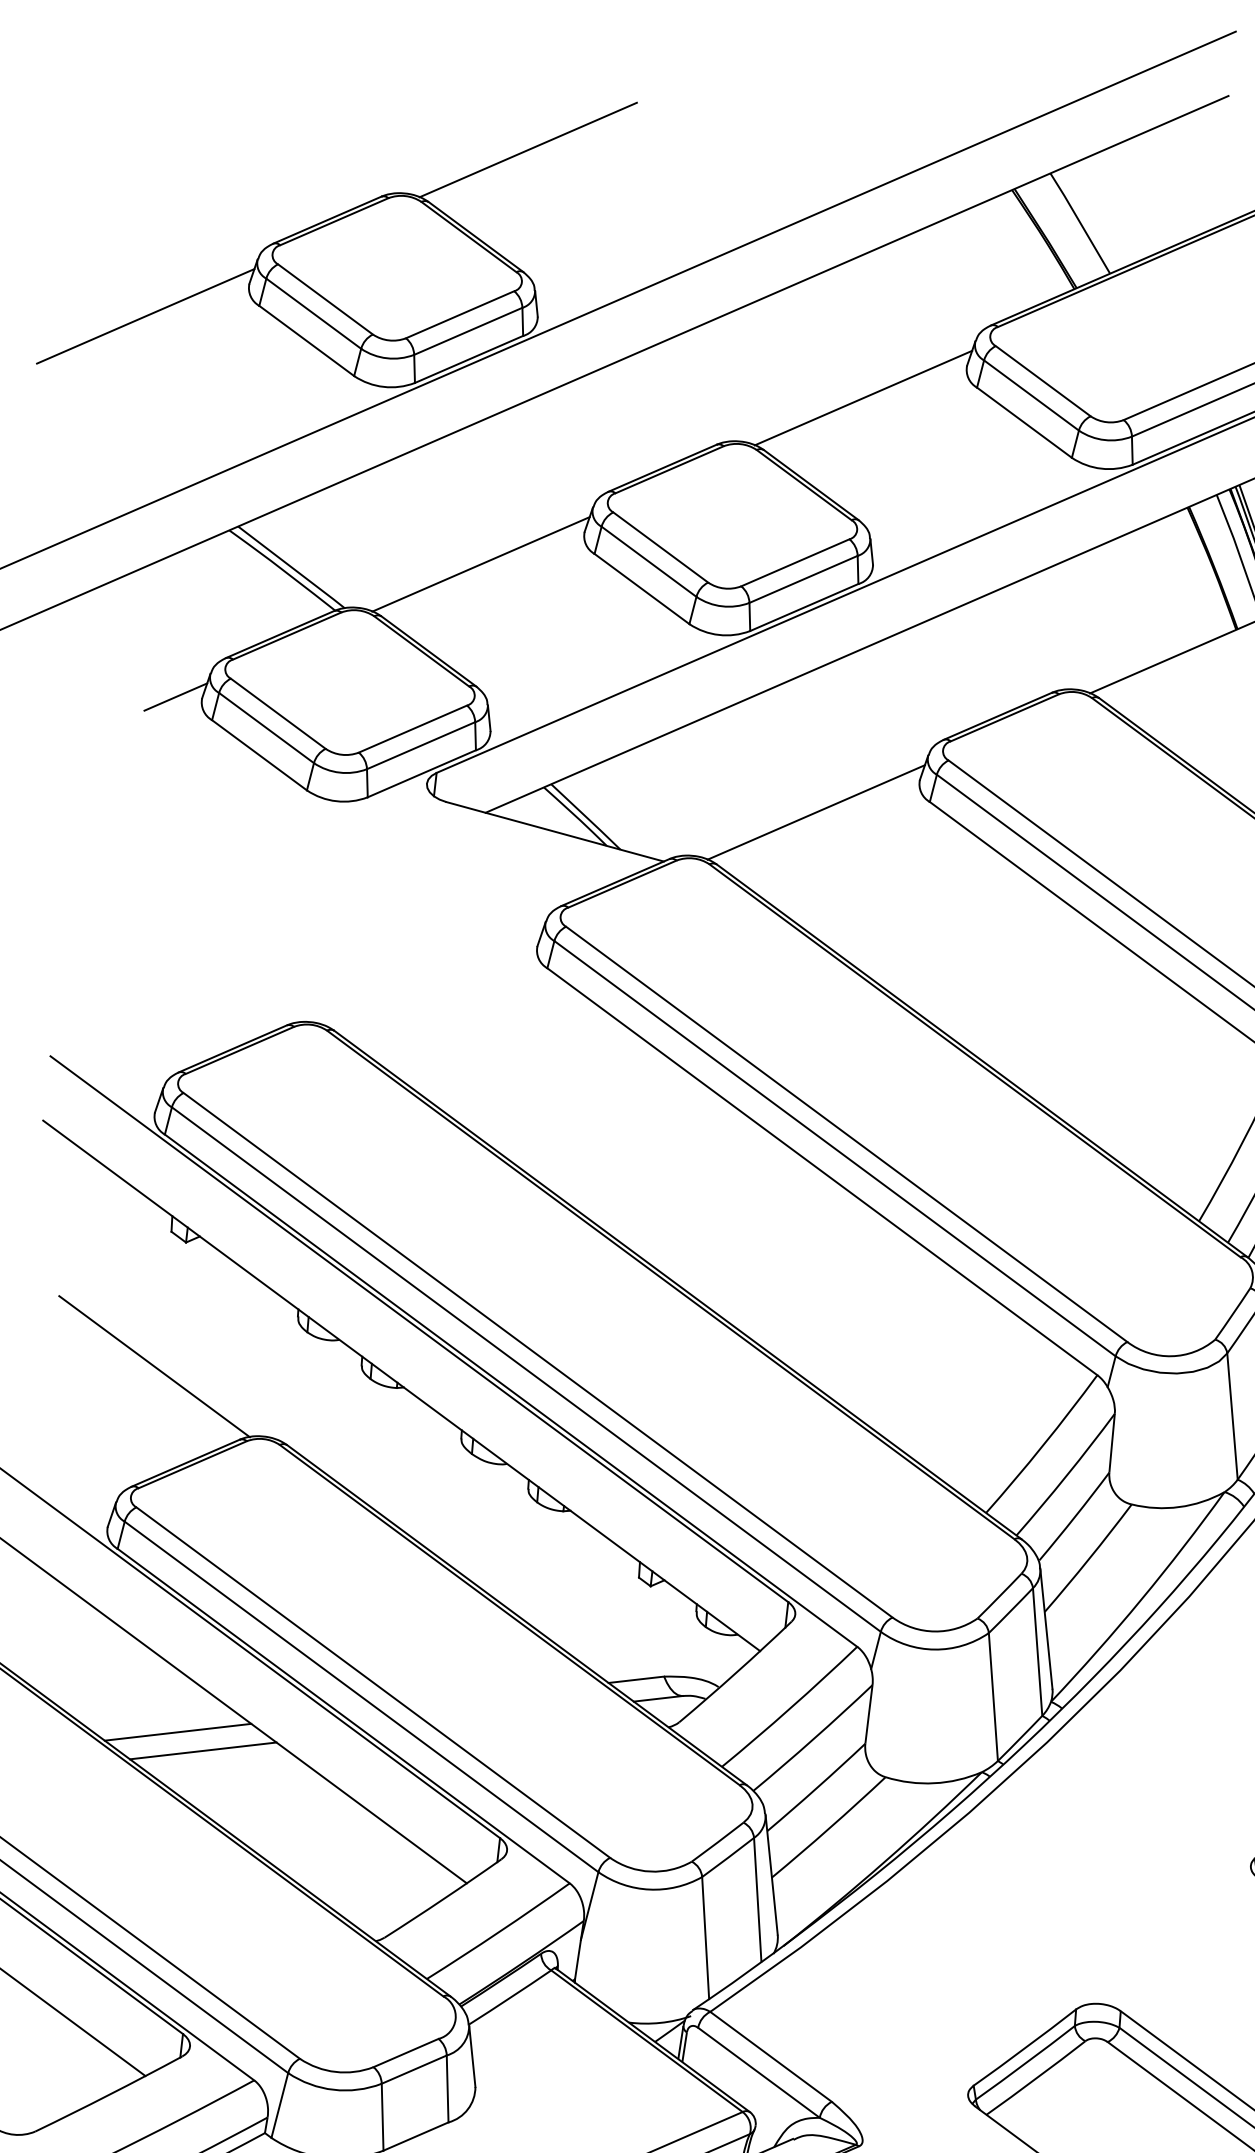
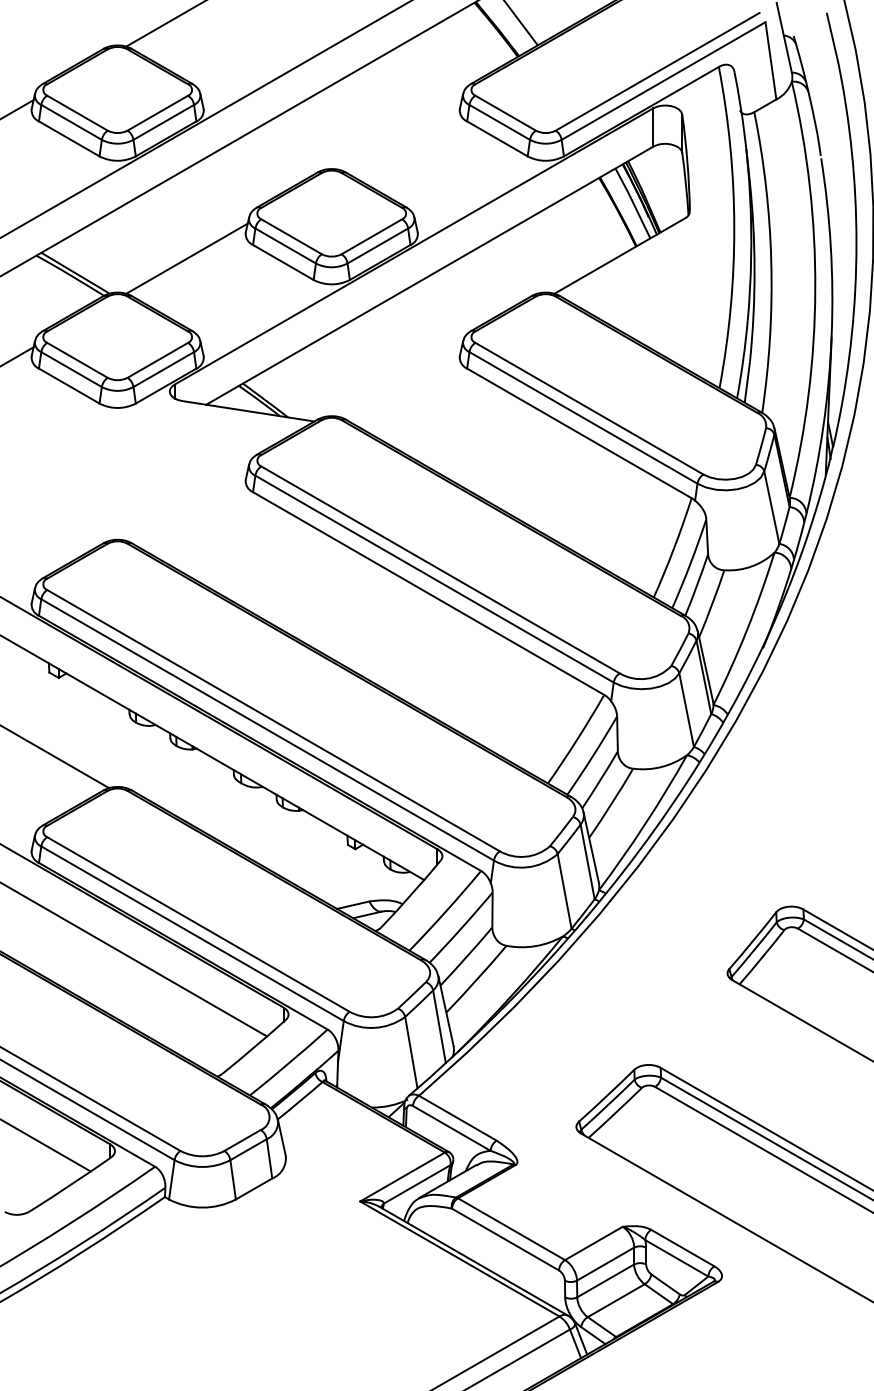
line: (862, 398) -> (400, 135), removed
line: (815, 812) -> (400, 382), removed
line: (177, 1731) -> (86, 966), removed
line: (202, 1751) -> (102, 976), removed

